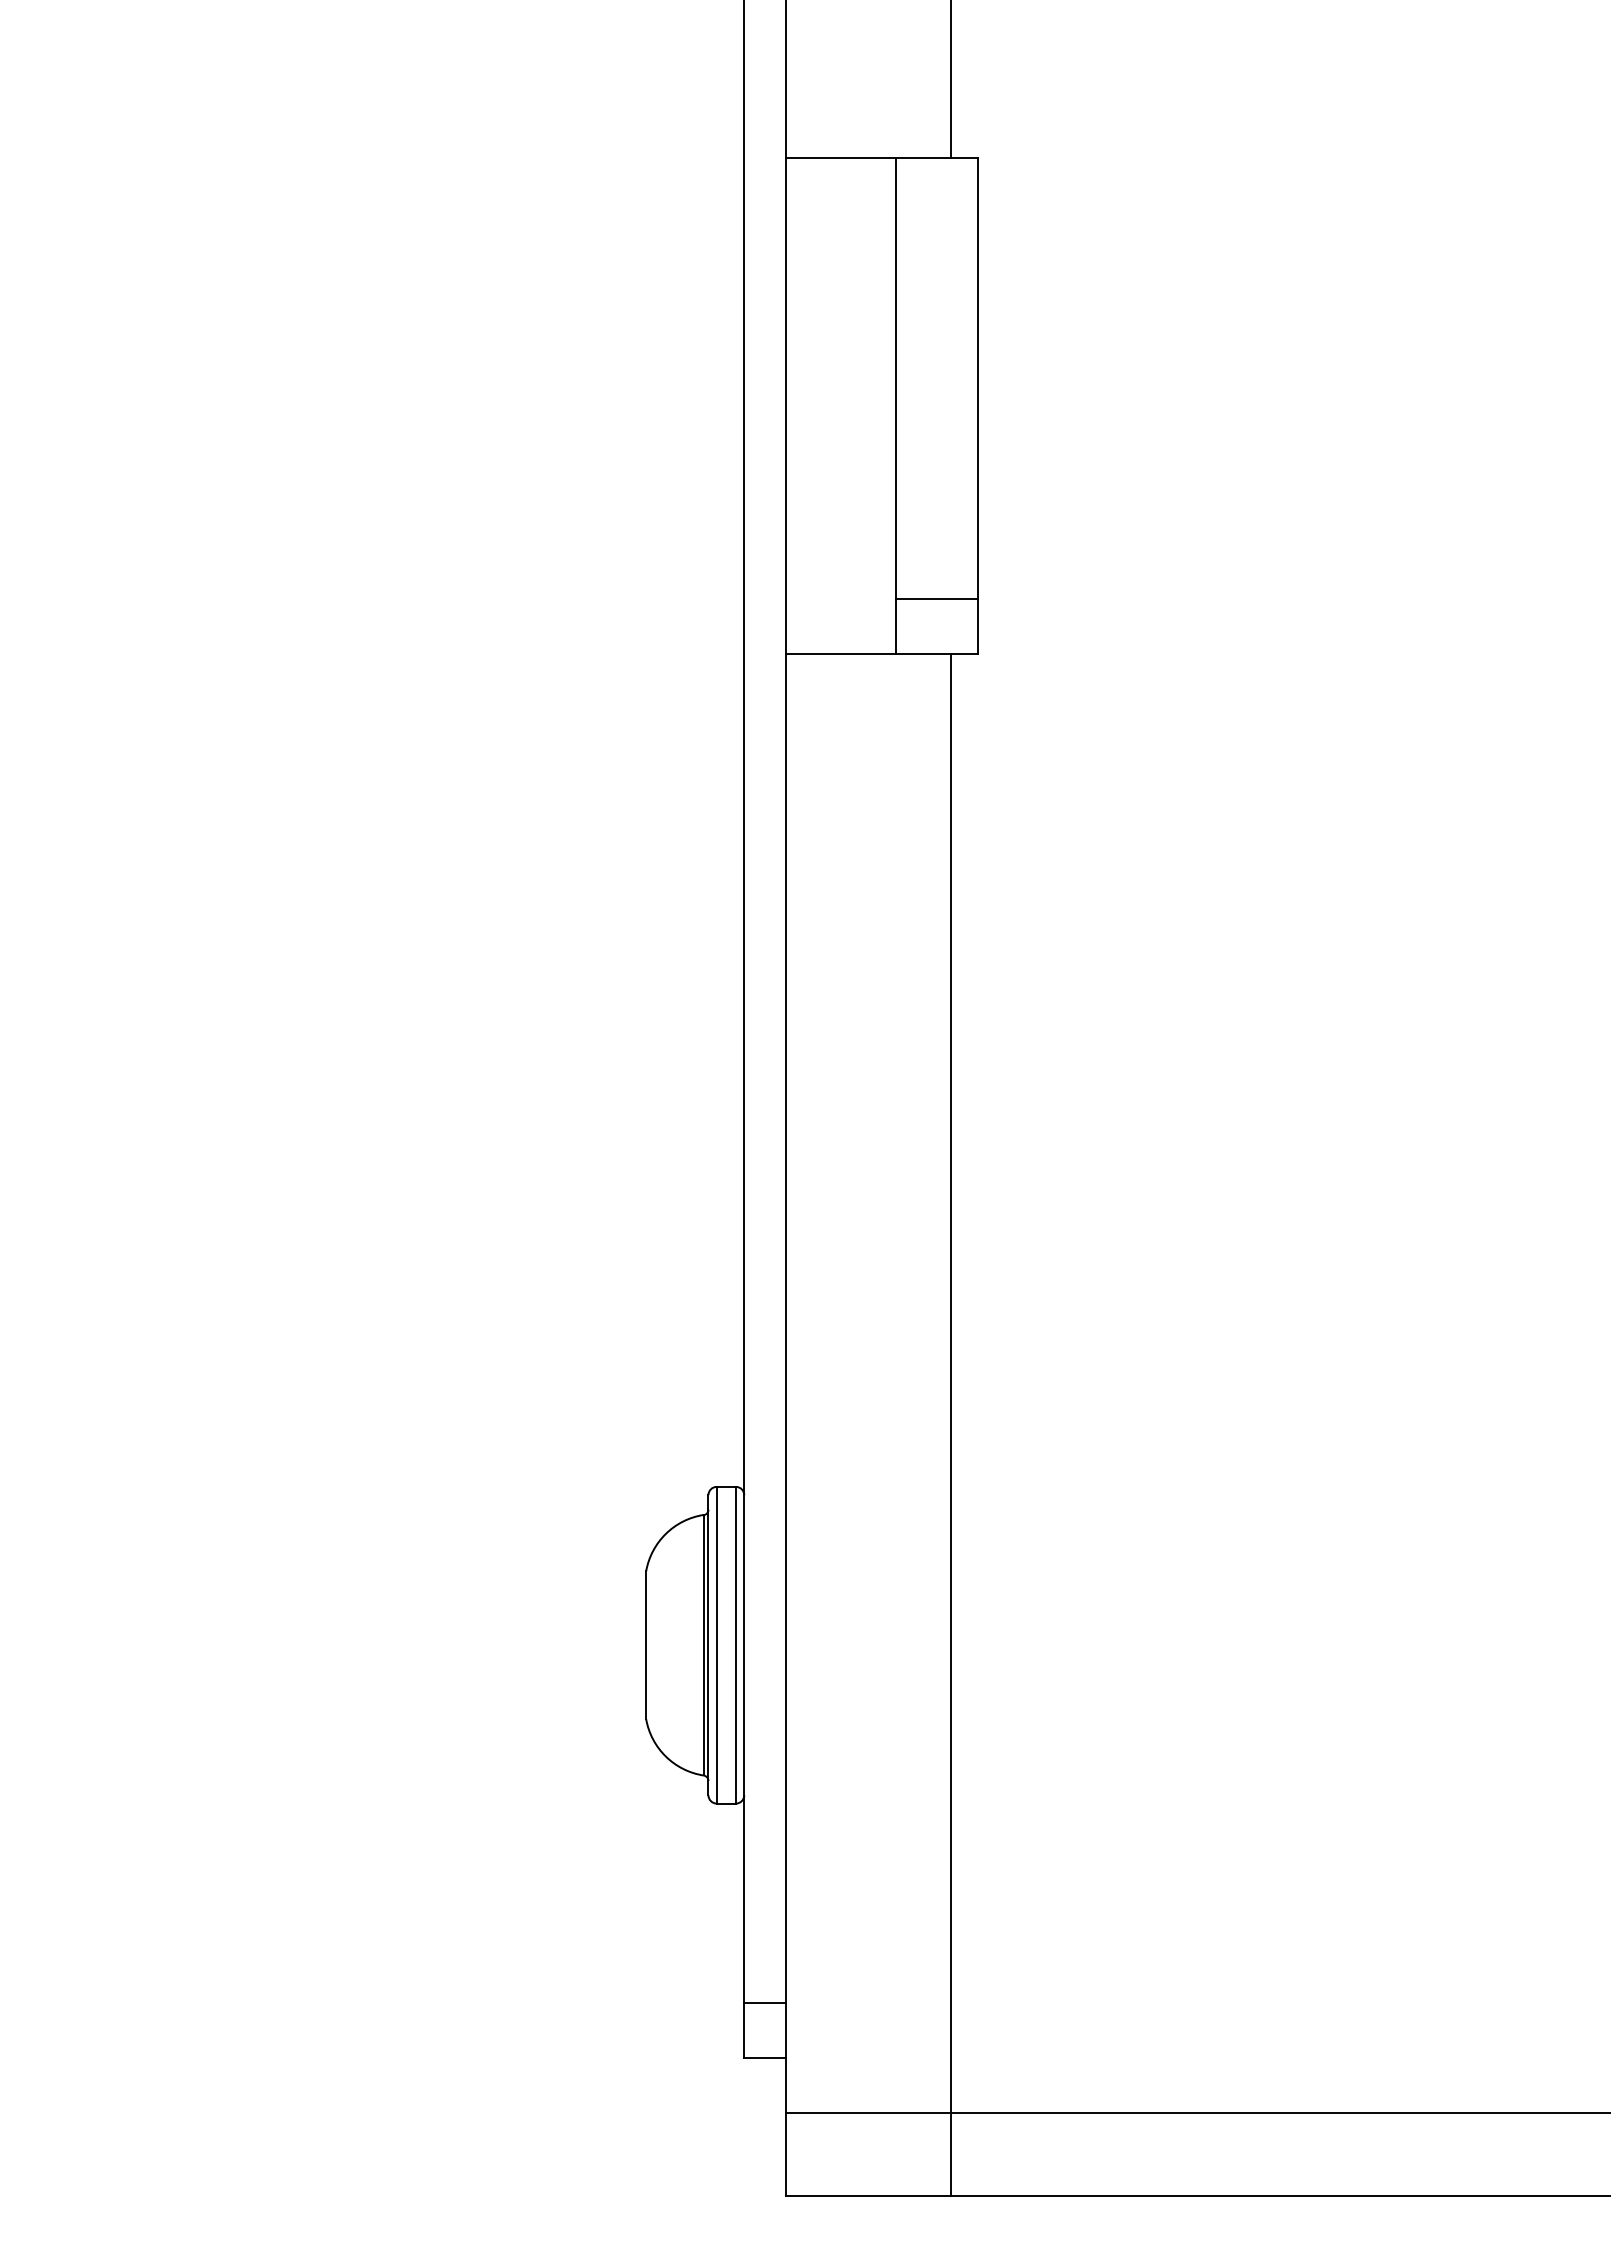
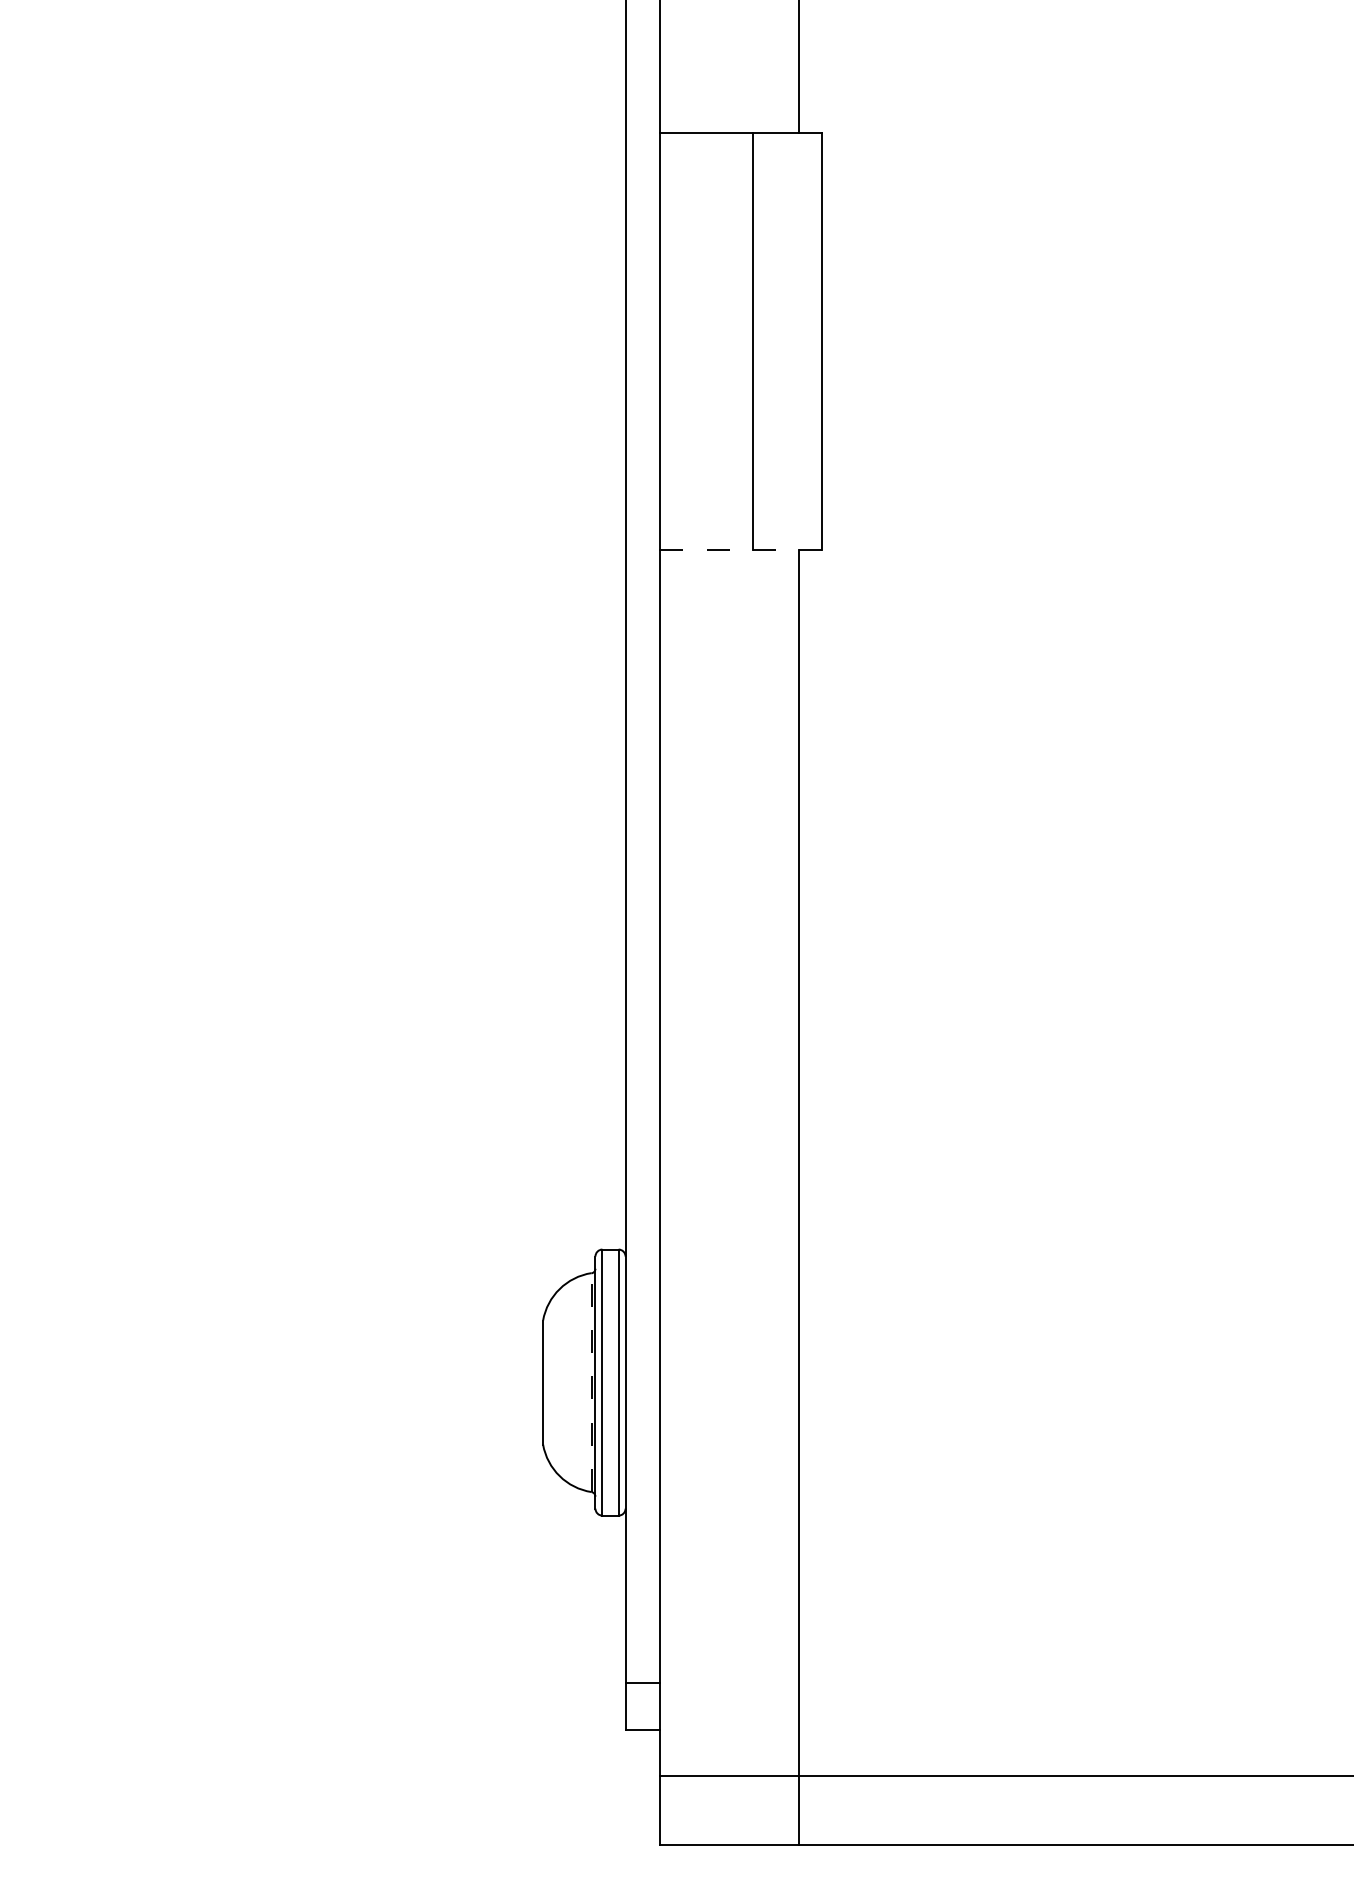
line: (936, 598) -> (787, 503), removed
line: (882, 653) -> (741, 549), solid -> dashed
line: (703, 1644) -> (591, 1381), solid -> dashed

